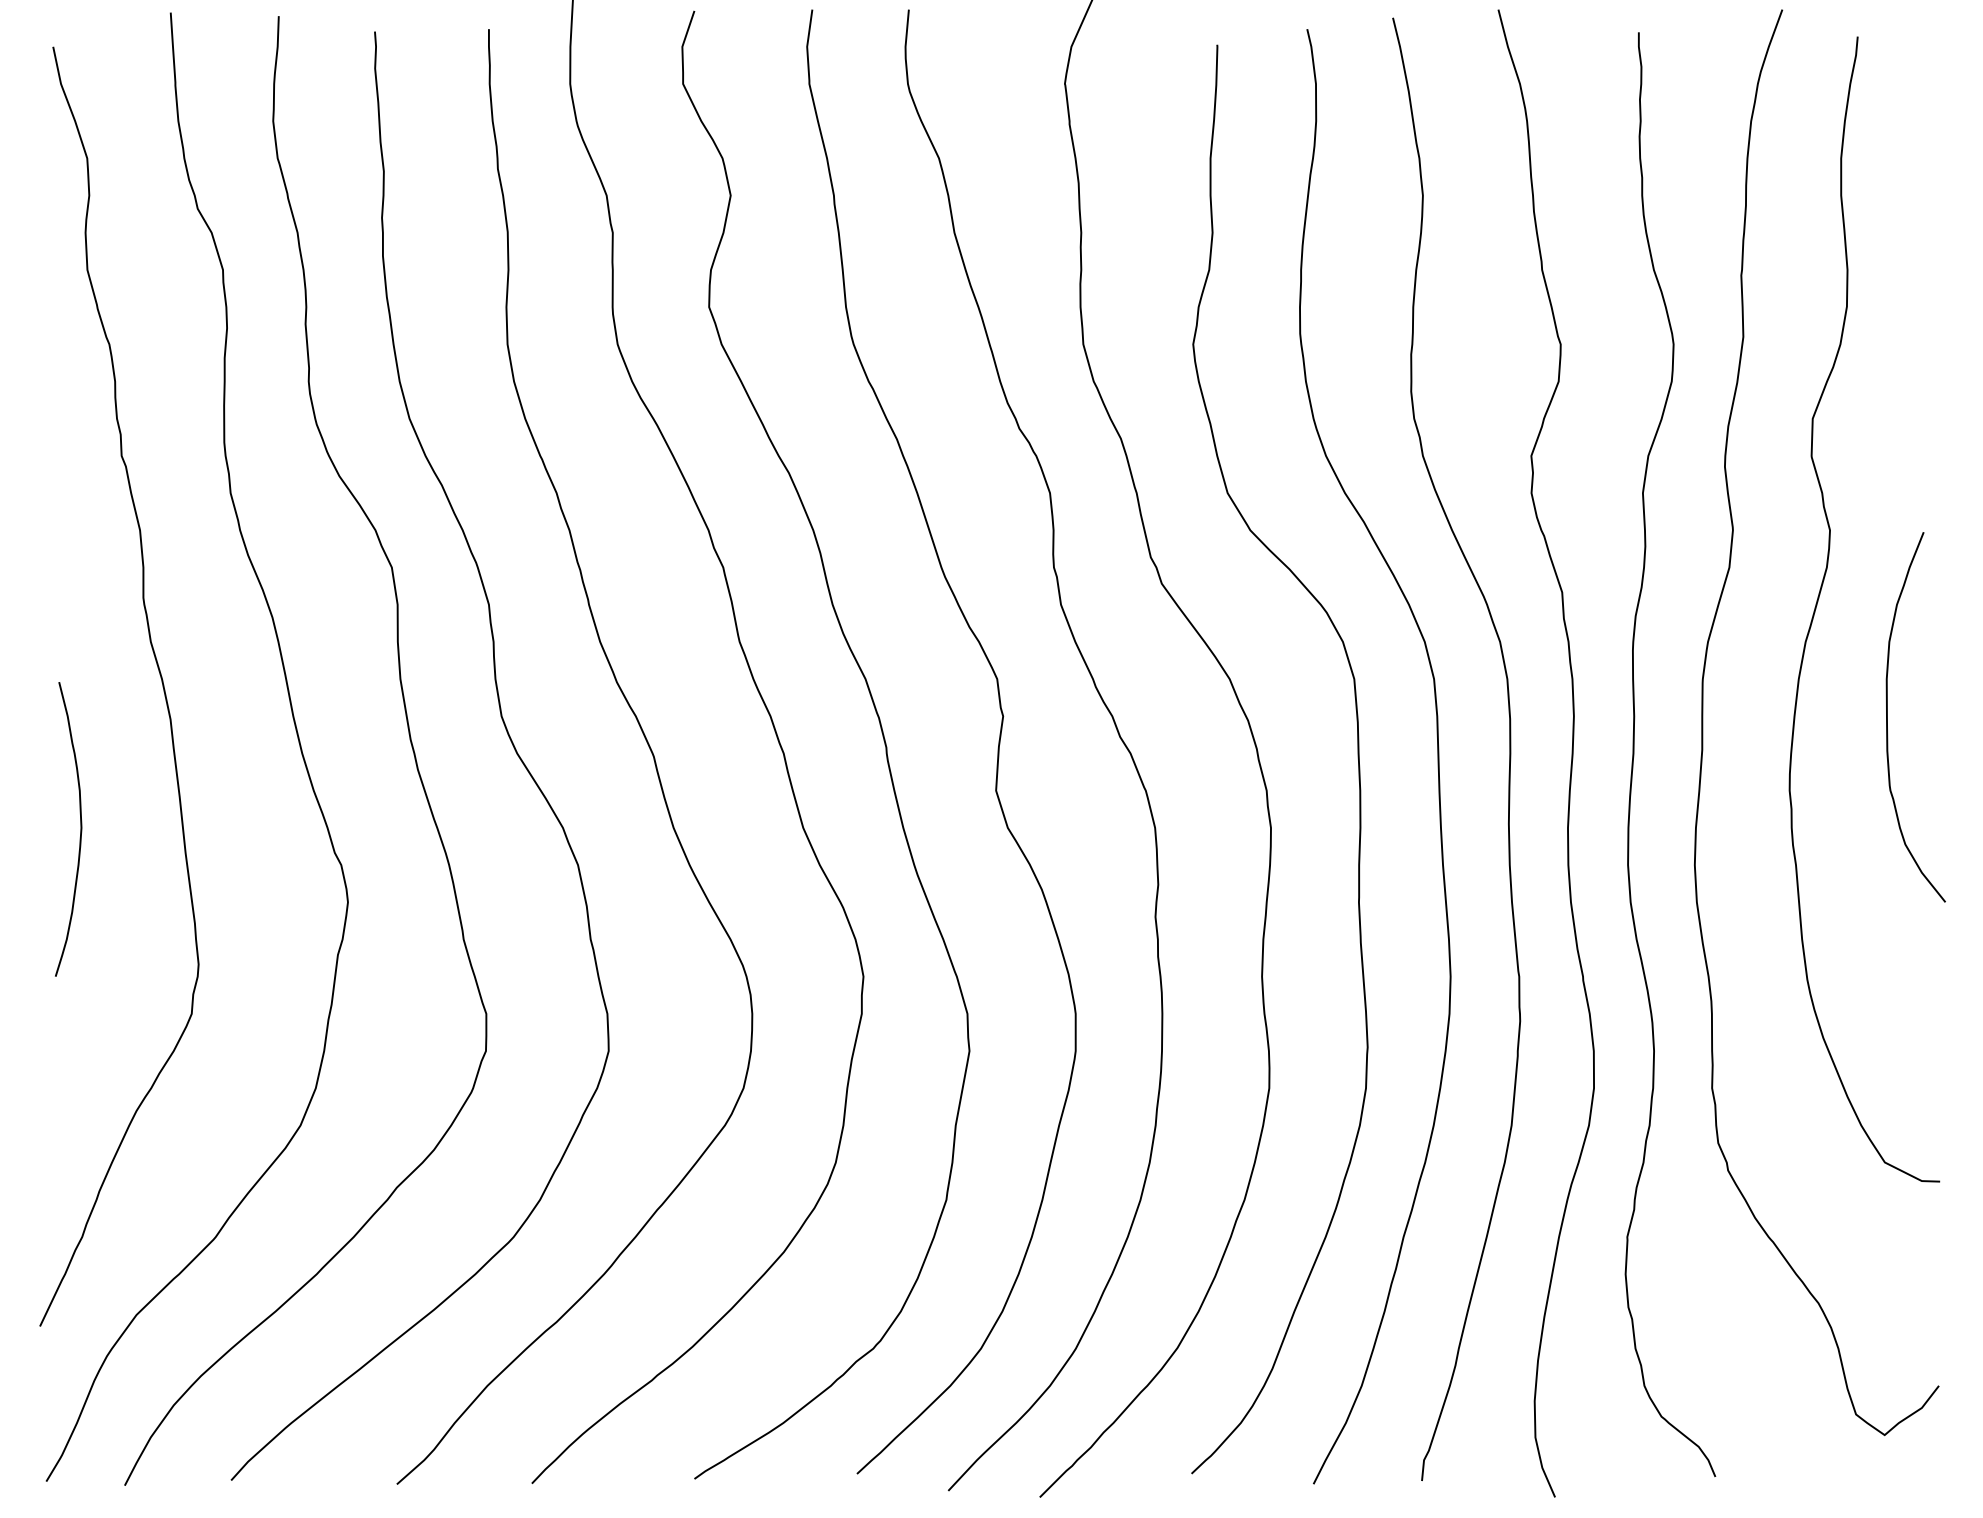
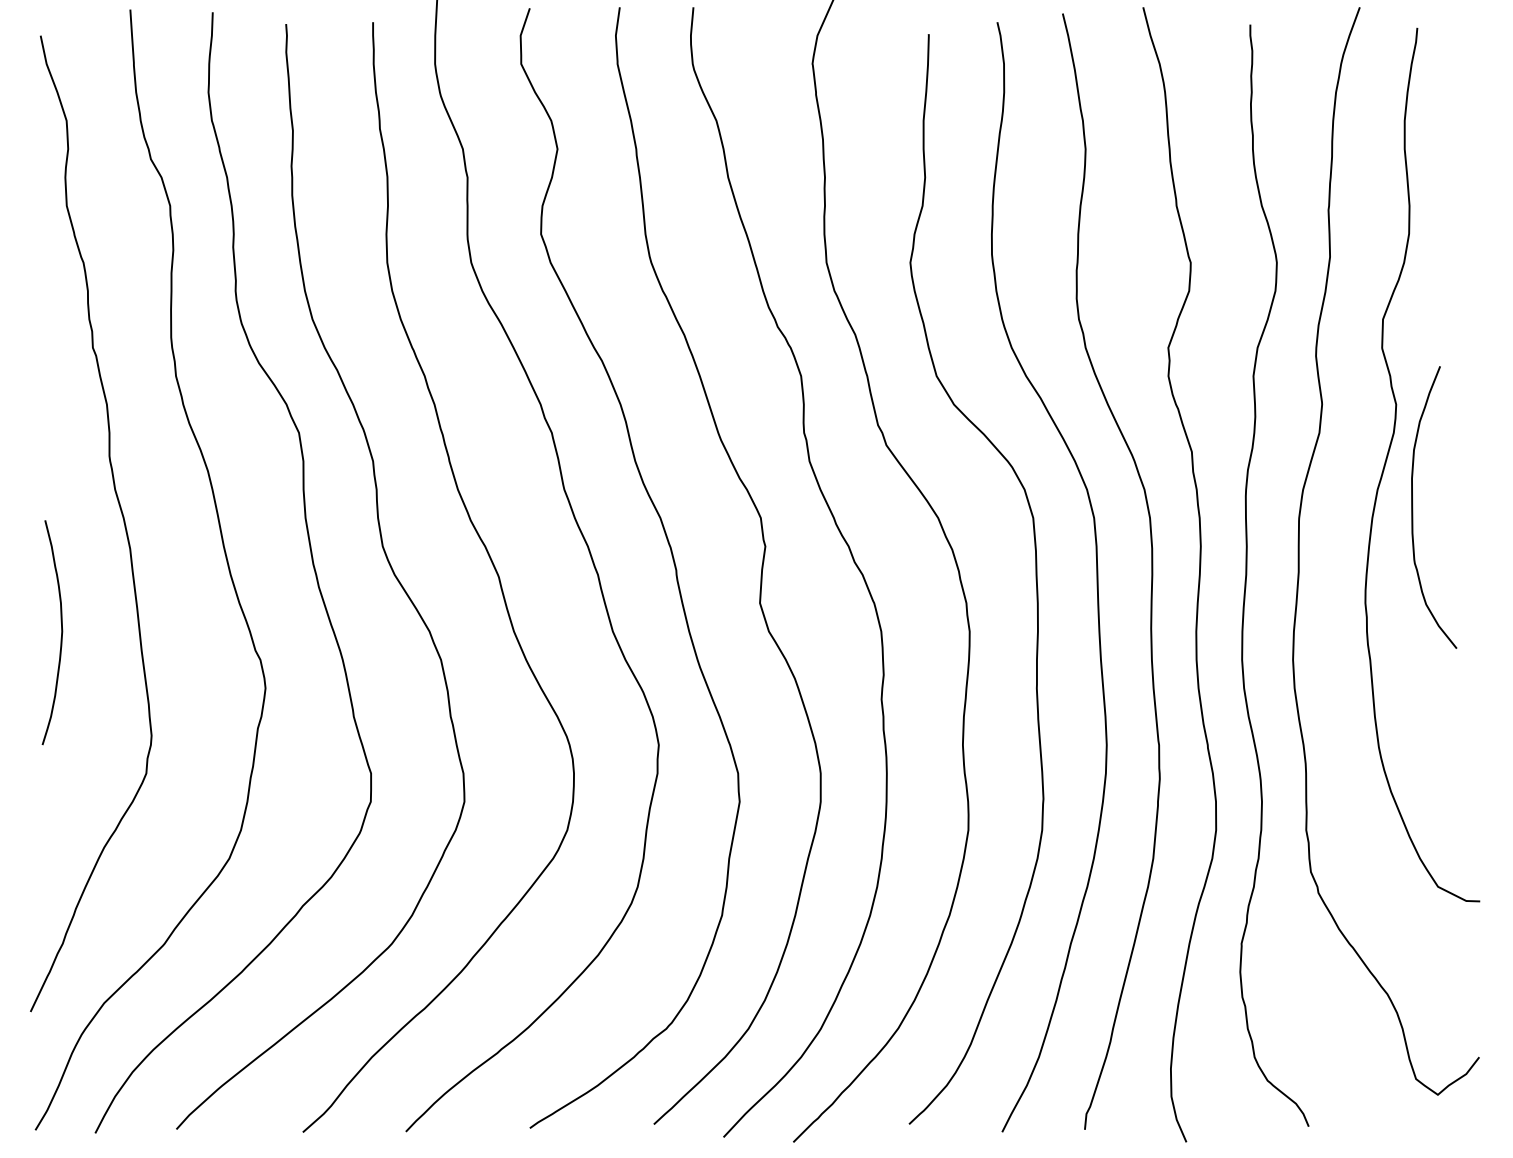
curve: (1887, 717) -> (1412, 507), moved

